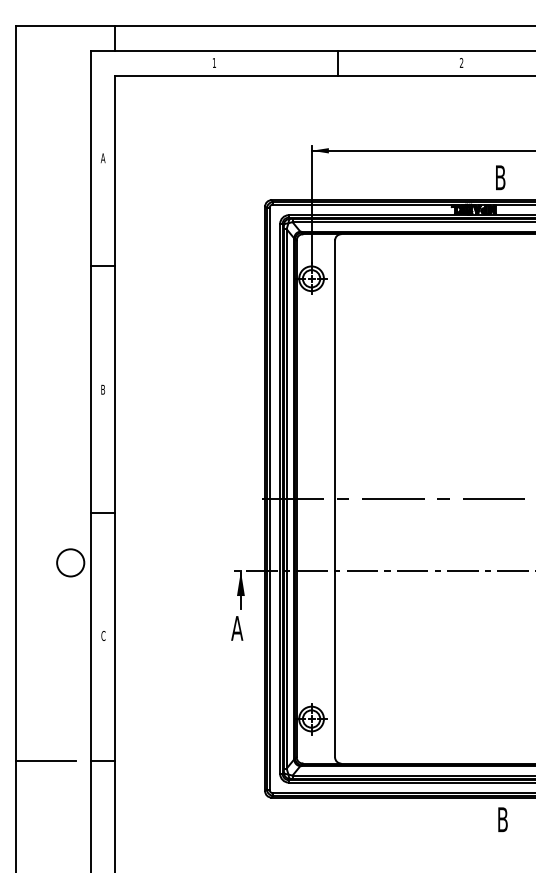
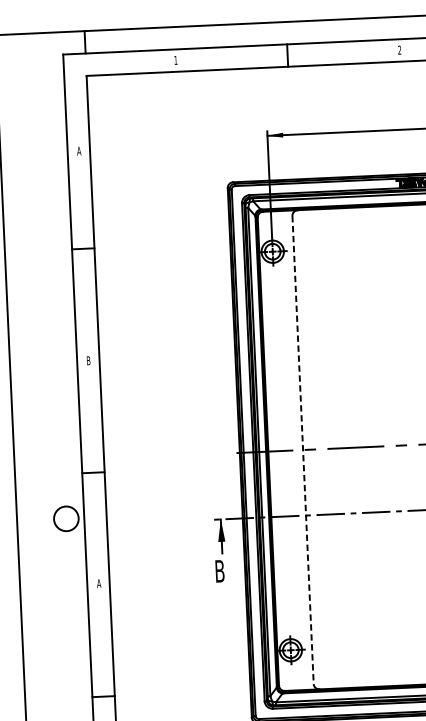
line: (335, 498) -> (303, 449), solid -> dashed
text: (237, 628) -> (220, 571), A -> B
text: (103, 635) -> (99, 583), C -> A
line: (45, 760) -> (51, 698), removed

